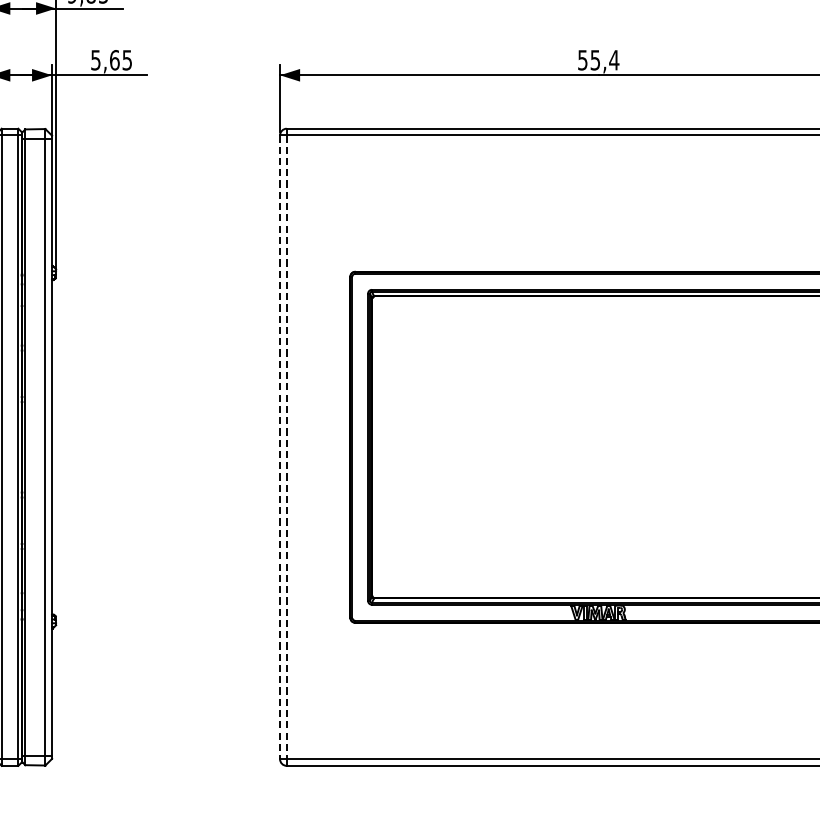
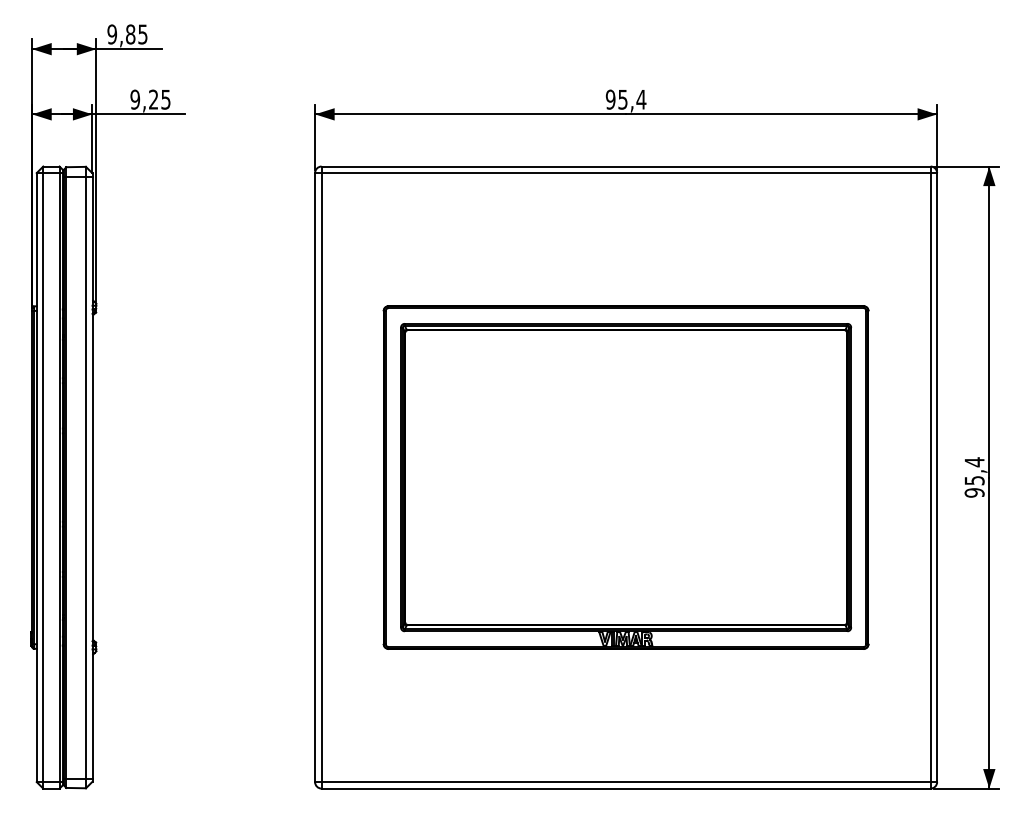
text: (105, 60) -> (144, 99), 5,65 -> 9,25
text: (582, 60) -> (610, 99), 55,4 -> 95,4
line: (280, 447) -> (315, 477), dashed -> solid
line: (286, 447) -> (321, 477), dashed -> solid

